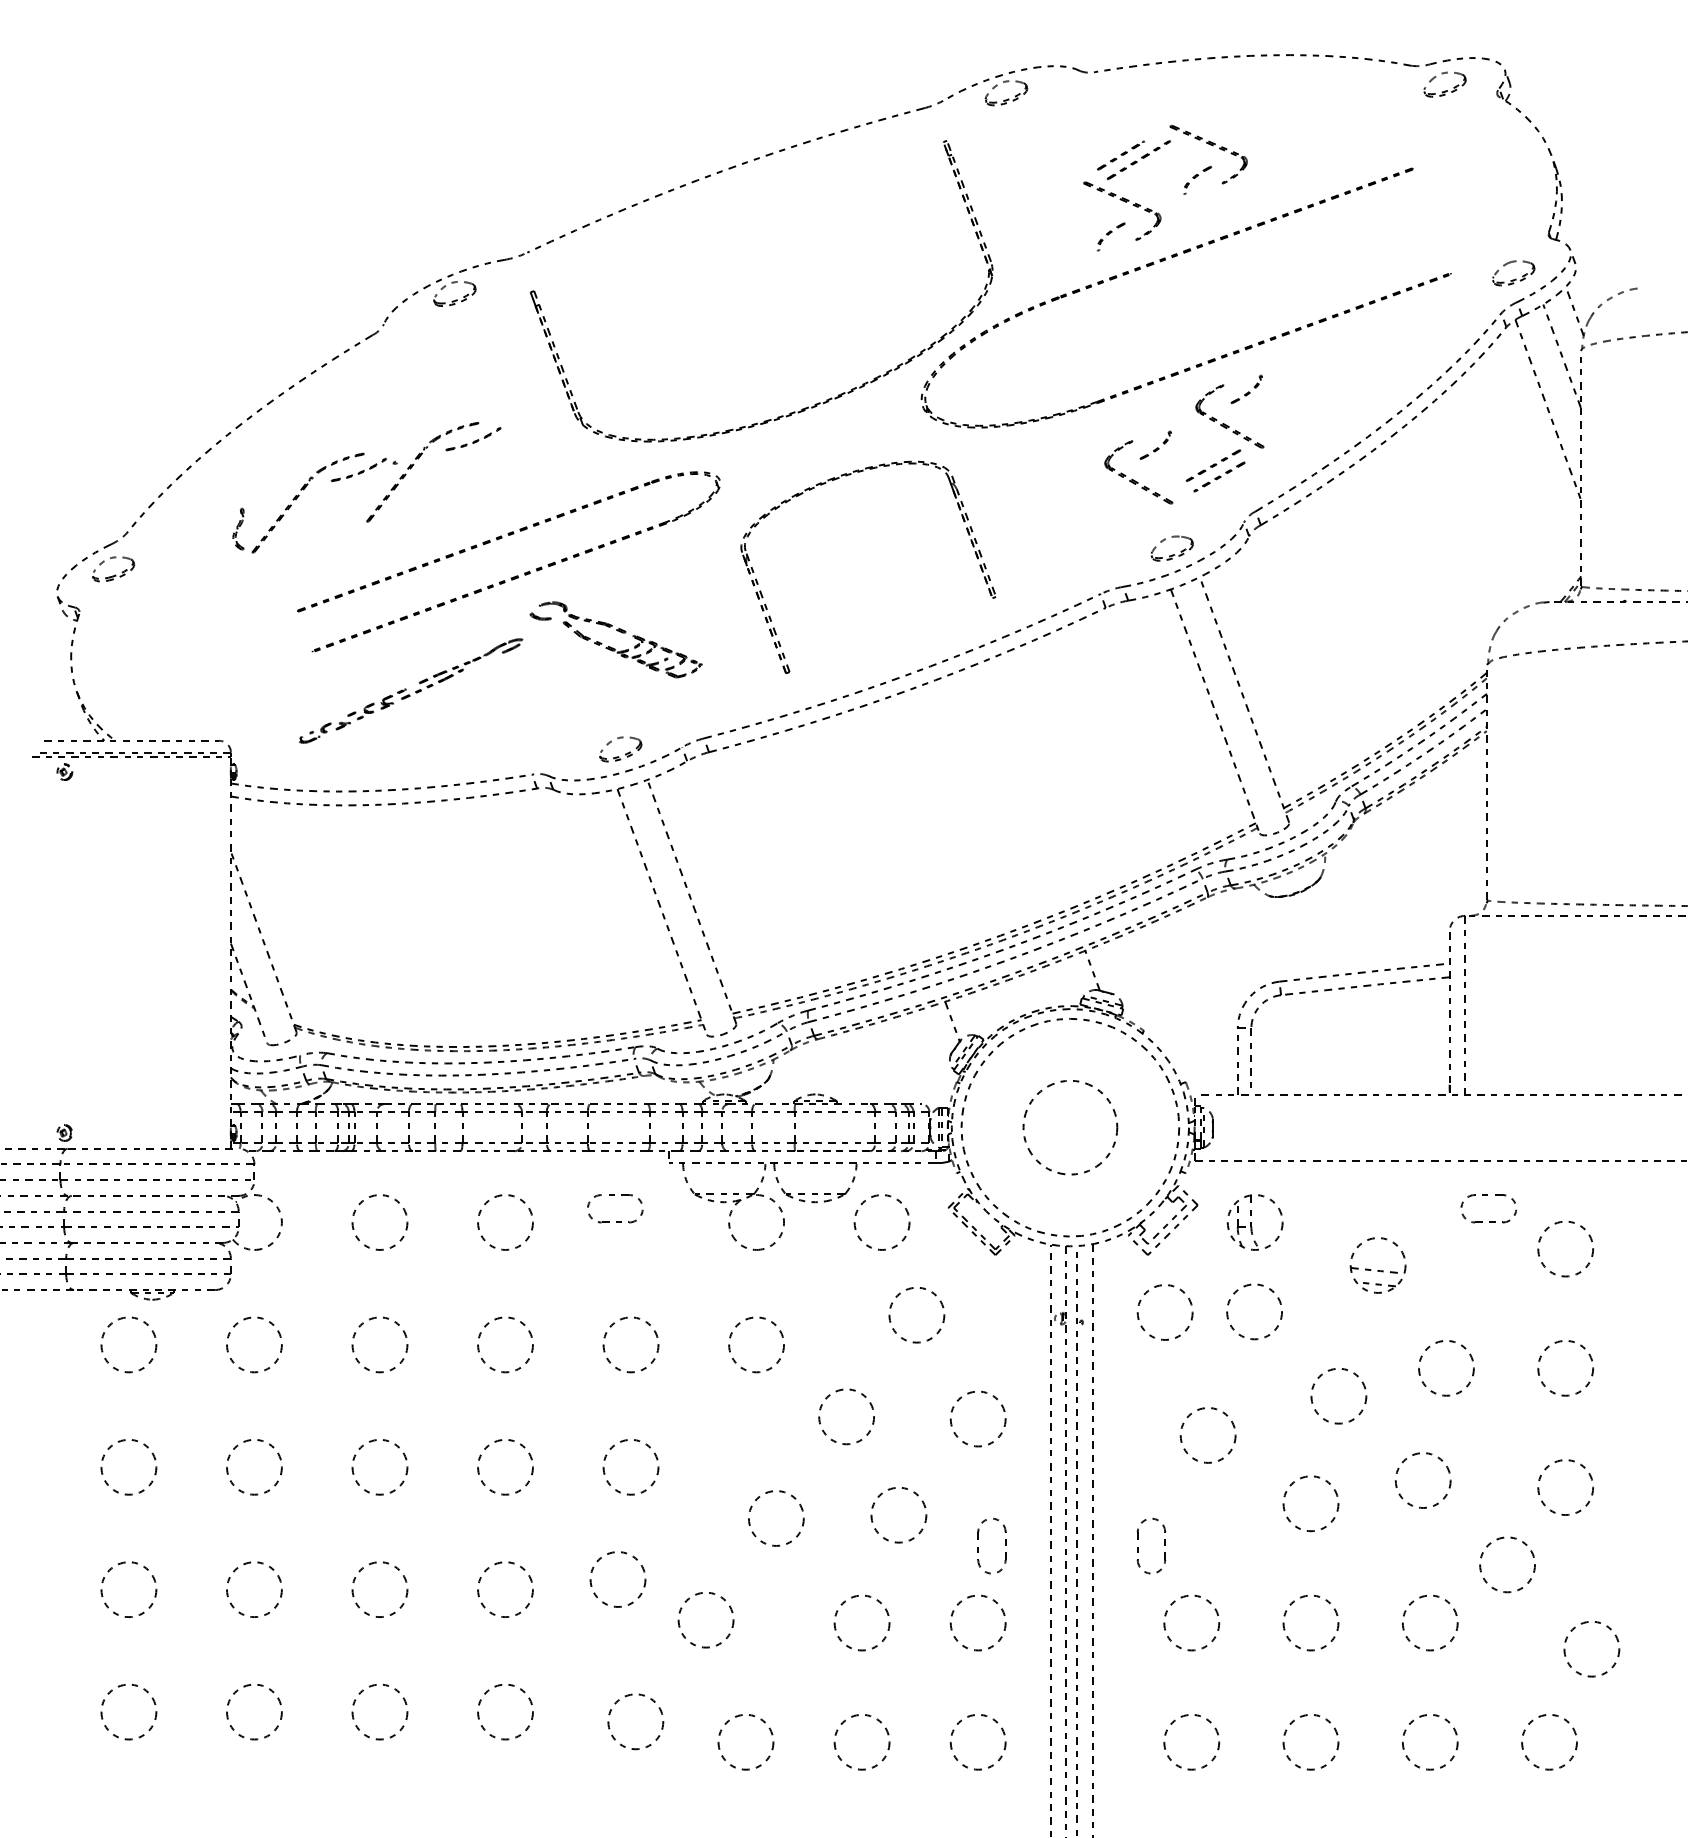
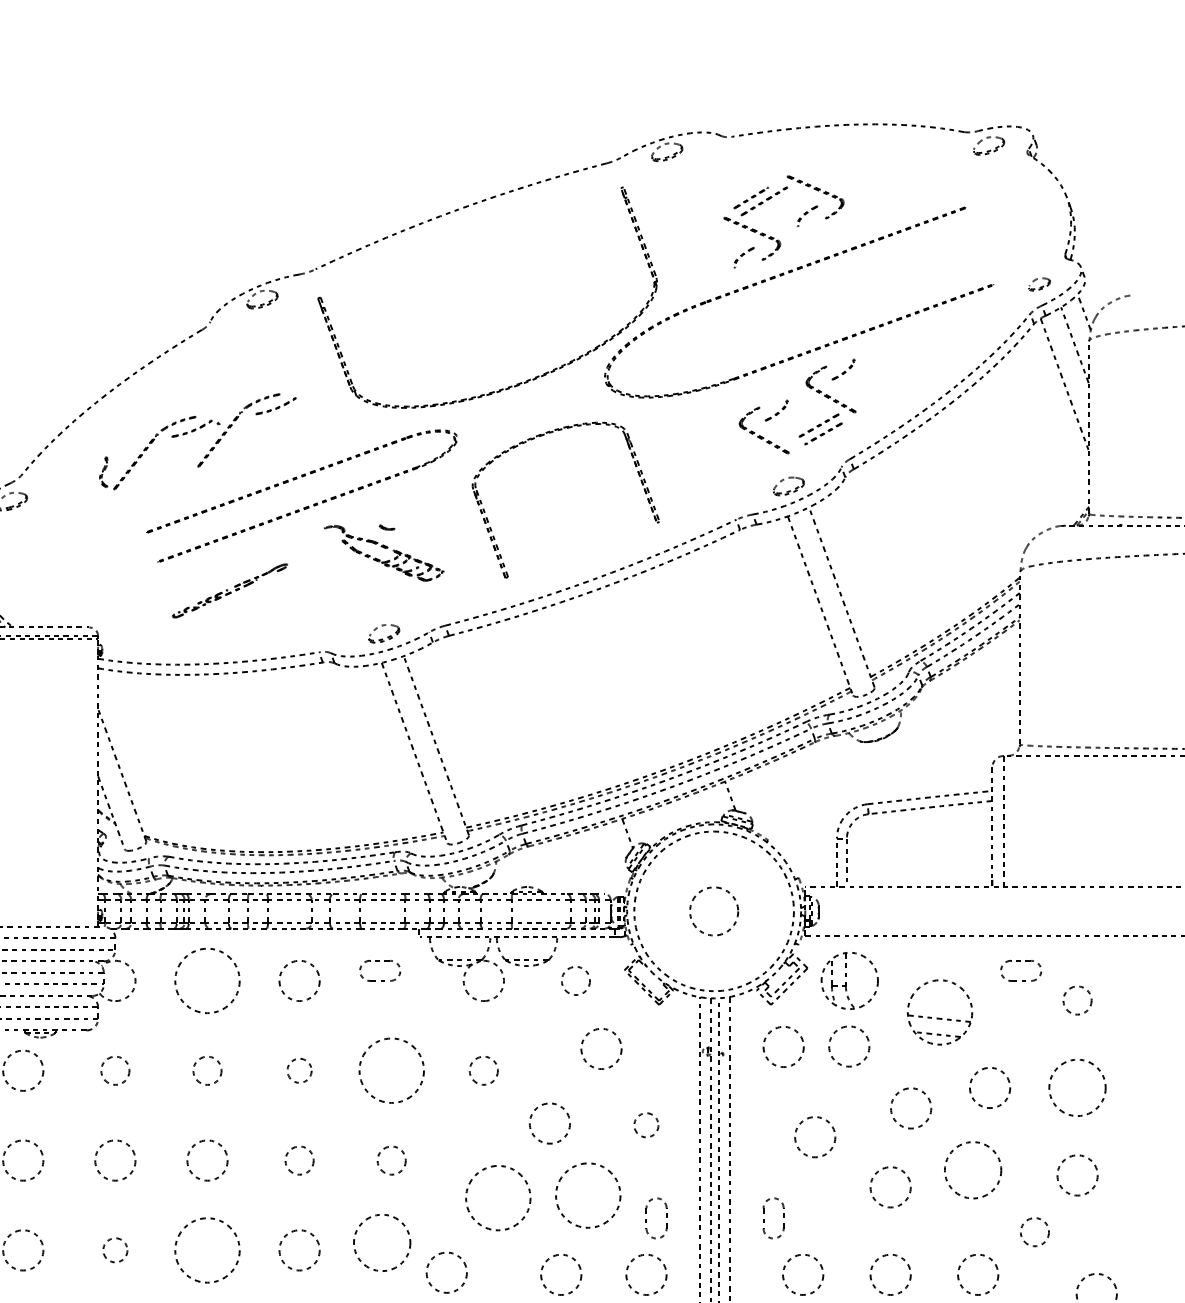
part: (1513, 273) -> (1039, 284), size x0.7
part: (540, 616) -> (386, 527), moved
part: (410, 690) -> (229, 590), size x0.7
circle: (1070, 1127) -> (714, 911), size x0.7
circle: (379, 1222) -> (207, 980), size x1.6
circle: (881, 1222) -> (575, 980), size x0.7
part: (1254, 1222) -> (849, 980), size x1.4
circle: (1565, 1249) -> (1077, 1000), size x0.7
part: (1377, 1265) -> (939, 1012), size x1.6
circle: (254, 1344) -> (115, 1070), size x0.7
circle: (379, 1344) -> (207, 1070), size x0.7
circle: (505, 1344) -> (299, 1070), size x0.6
circle: (630, 1344) -> (391, 1070), size x1.6
circle: (756, 1344) -> (483, 1070), size x0.7
circle: (1565, 1368) -> (1077, 1088), size x1.4
circle: (977, 1419) -> (645, 1125), size x0.6
circle: (505, 1467) -> (299, 1160), size x0.7
circle: (630, 1467) -> (391, 1160), size x0.7
circle: (1422, 1480) -> (972, 1170), size x1.4
circle: (898, 1515) -> (587, 1195), size x1.6
circle: (776, 1518) -> (498, 1198), size x1.6
circle: (1507, 1564) -> (1034, 1231), size x0.7
circle: (617, 1579) -> (381, 1242), size x1.4
circle: (254, 1589) -> (115, 1250), size x0.6
circle: (379, 1589) -> (207, 1250), size x1.6

